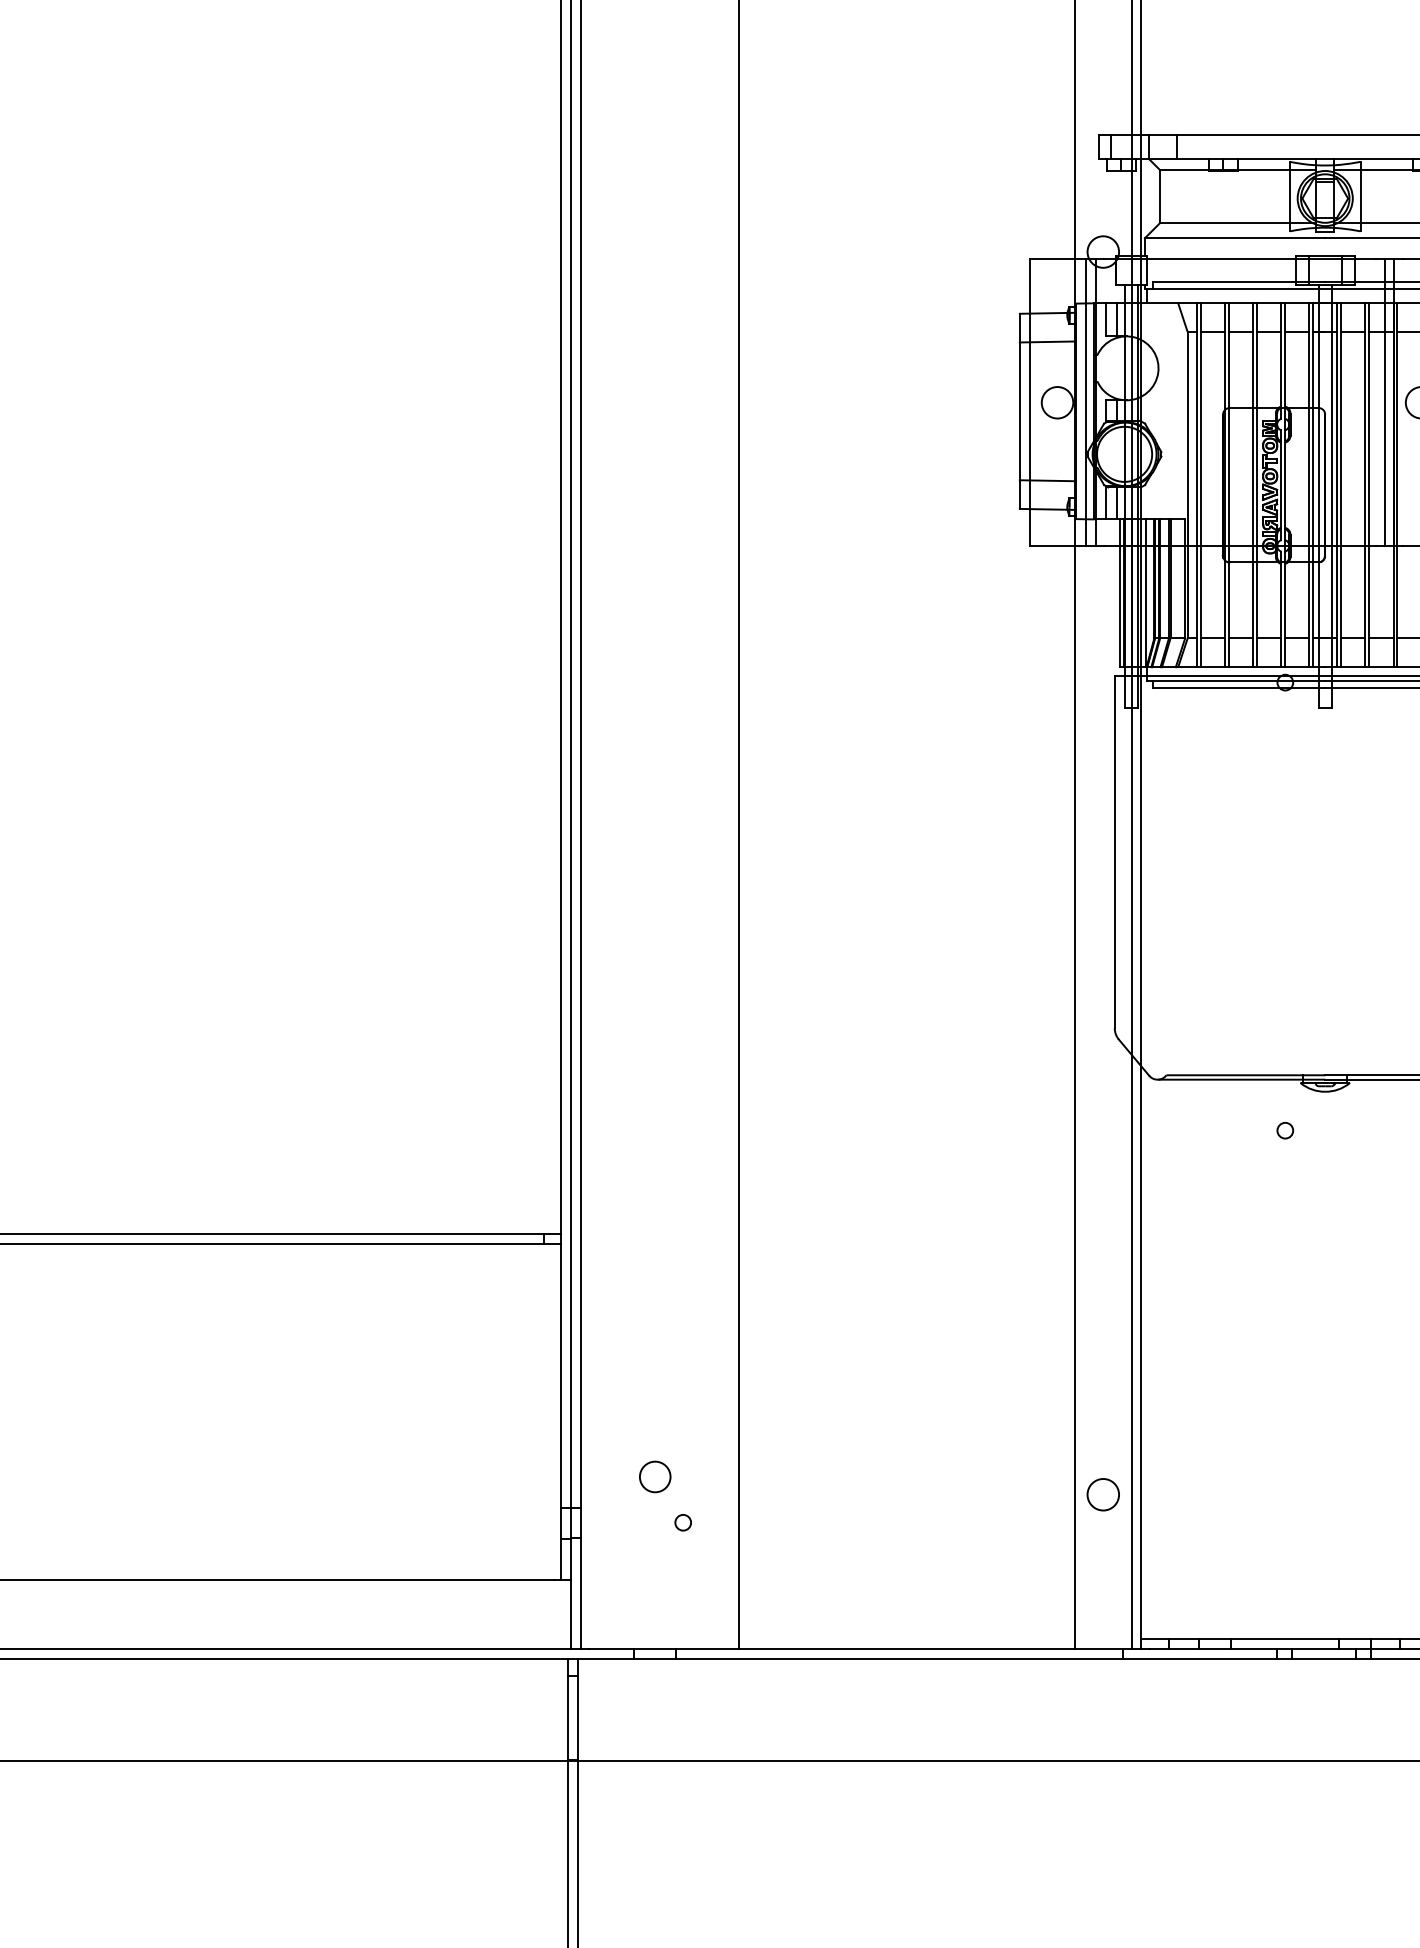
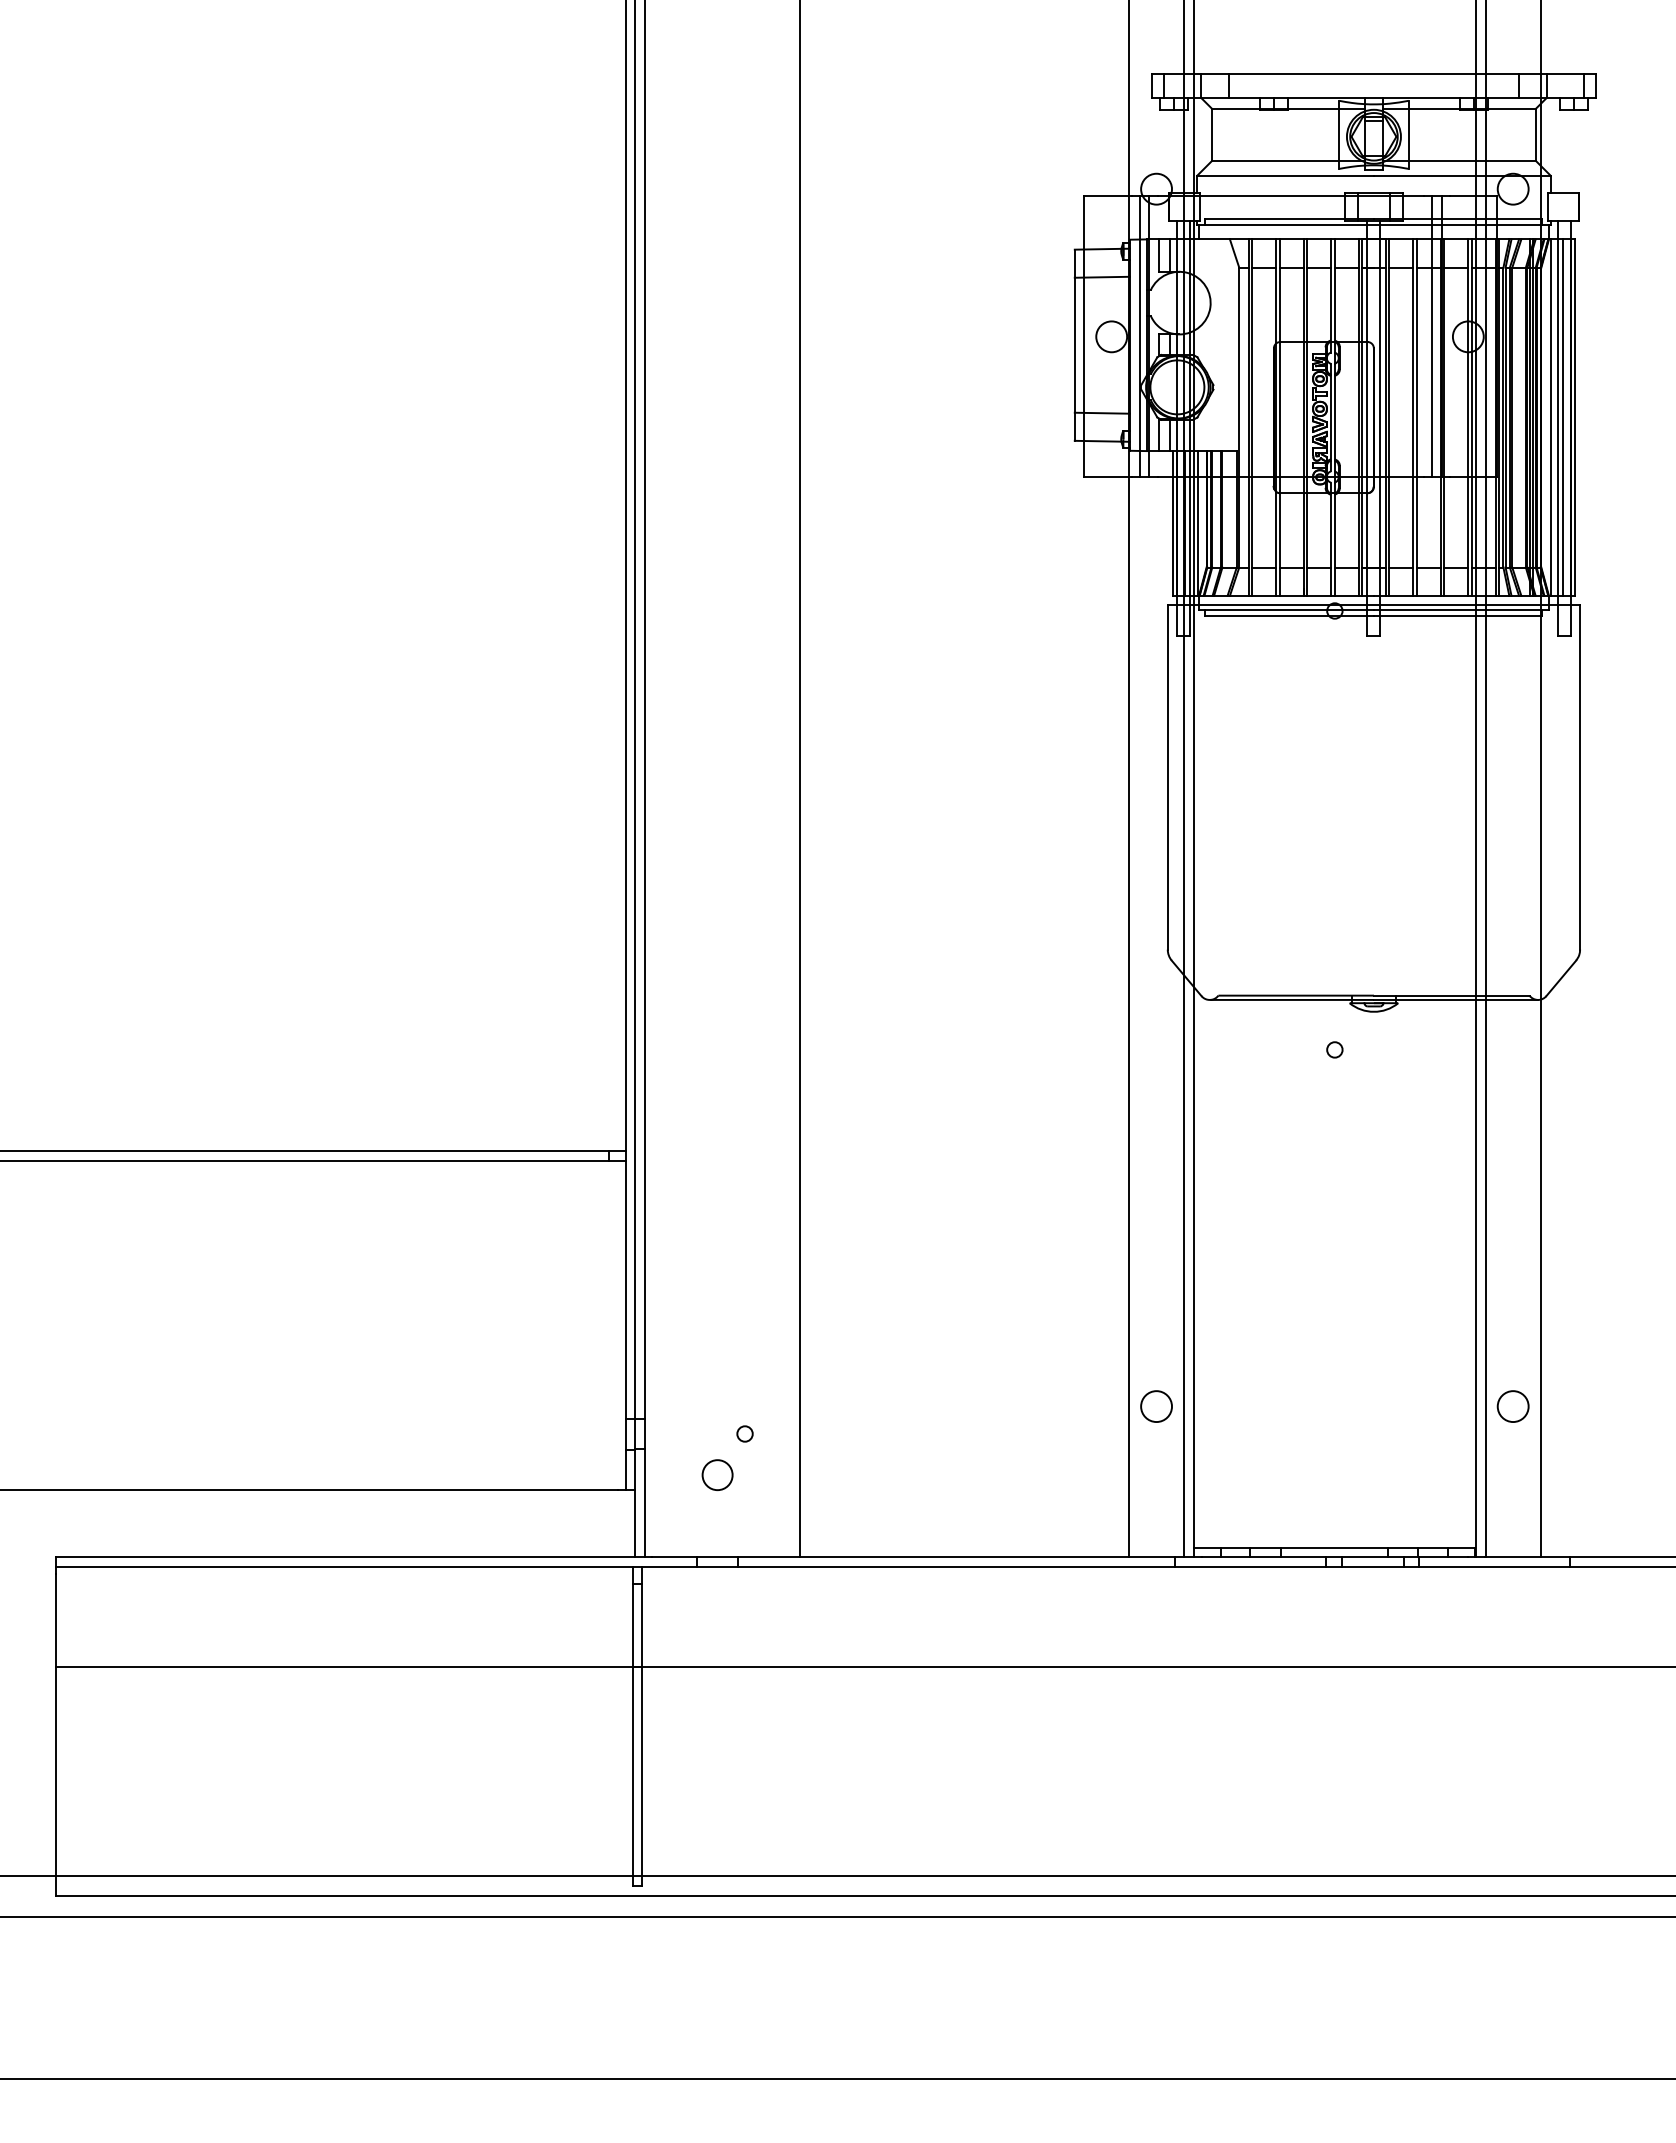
circle: (655, 1476) -> (717, 1474), moved

